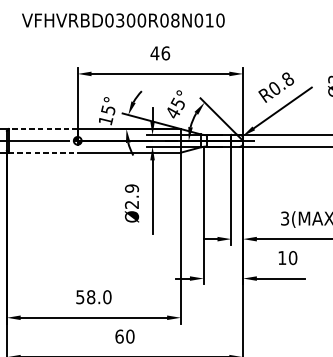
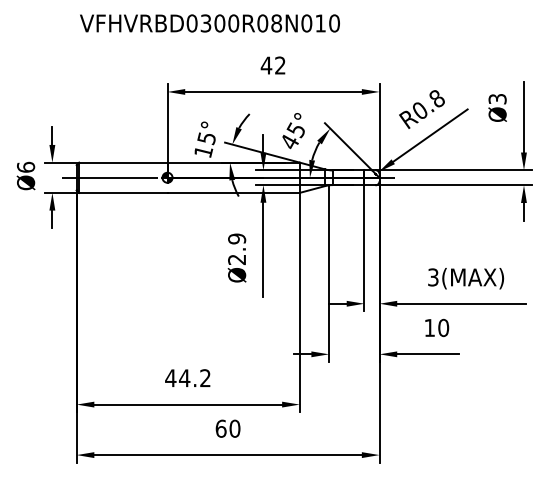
text: (122, 20) -> (209, 23), moved
text: (165, 53) -> (280, 65), 46 -> 42
line: (42, 128) -> (122, 162), dashed -> solid
line: (43, 152) -> (123, 192), dashed -> solid
text: (93, 297) -> (187, 378), 58.0 -> 44.2

